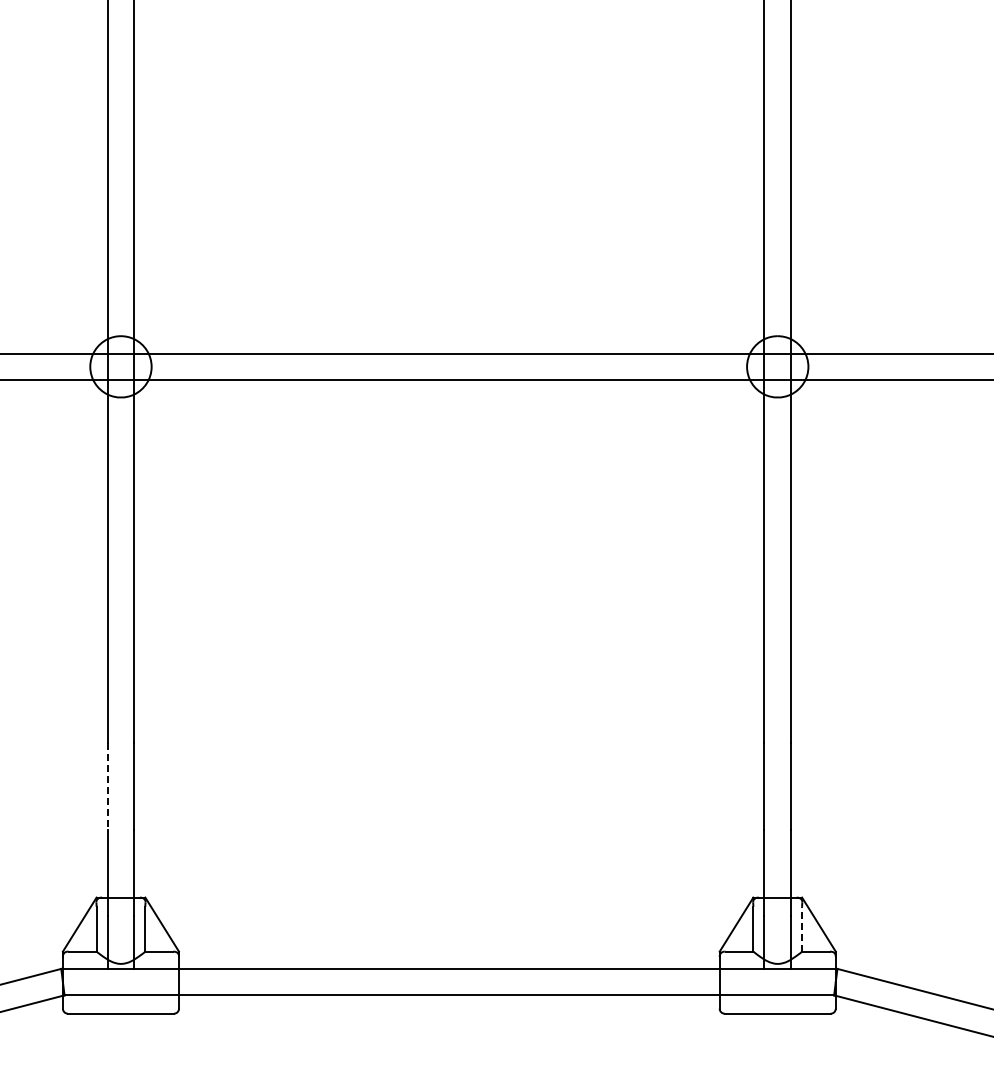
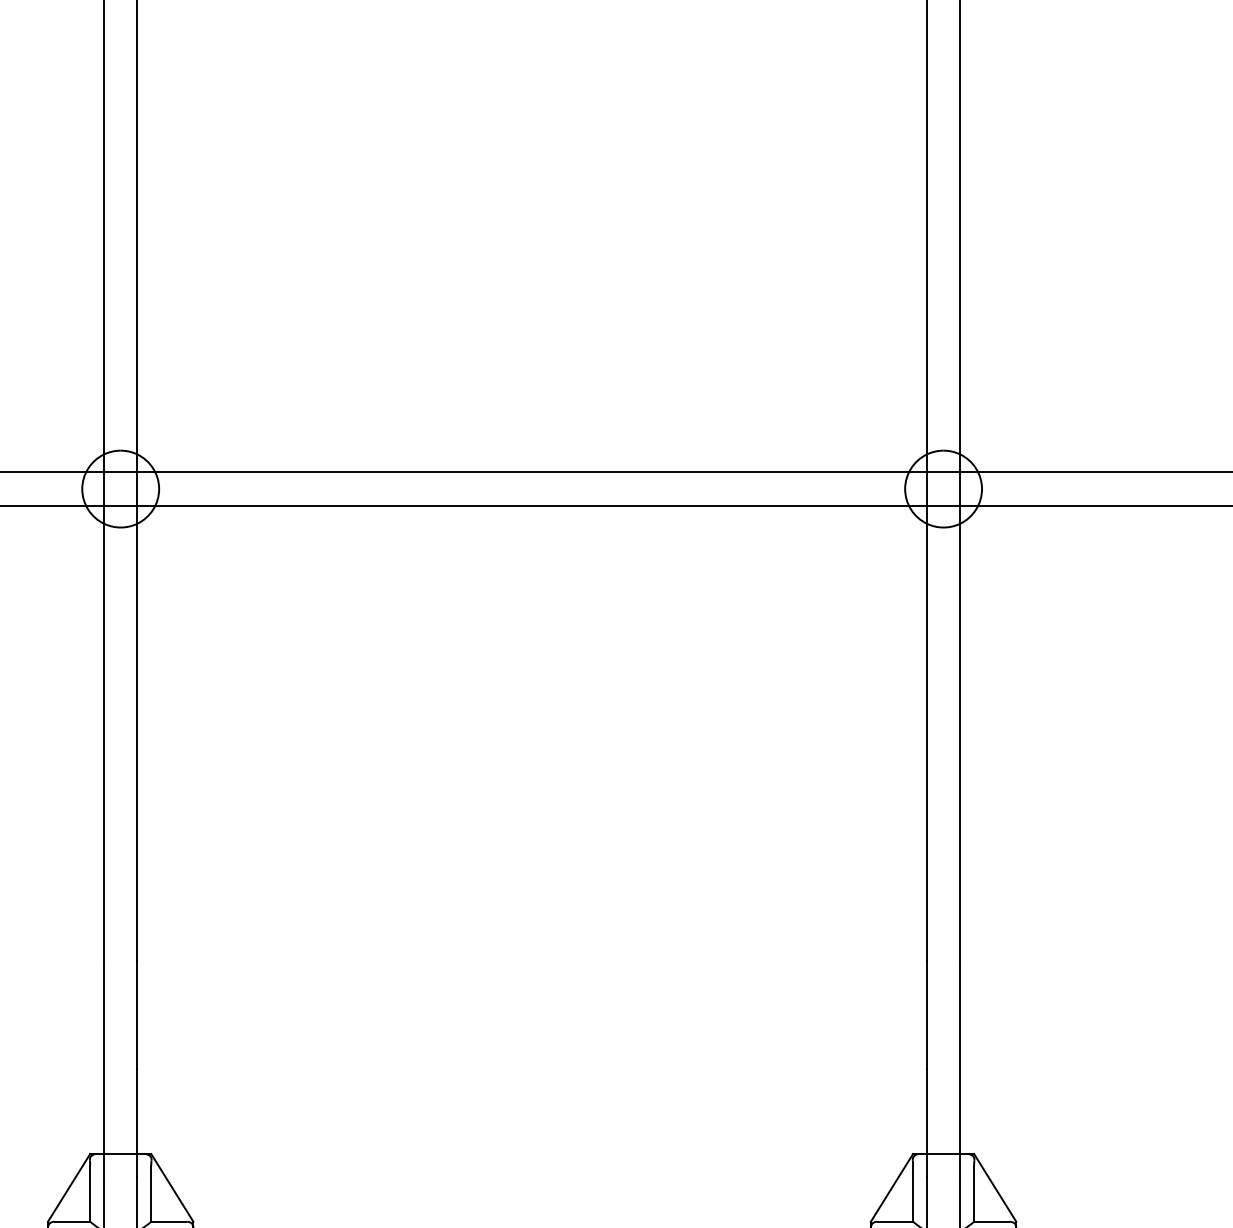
line: (107, 786) -> (103, 1014), dashed -> solid
line: (802, 928) -> (974, 1192), dashed -> solid

